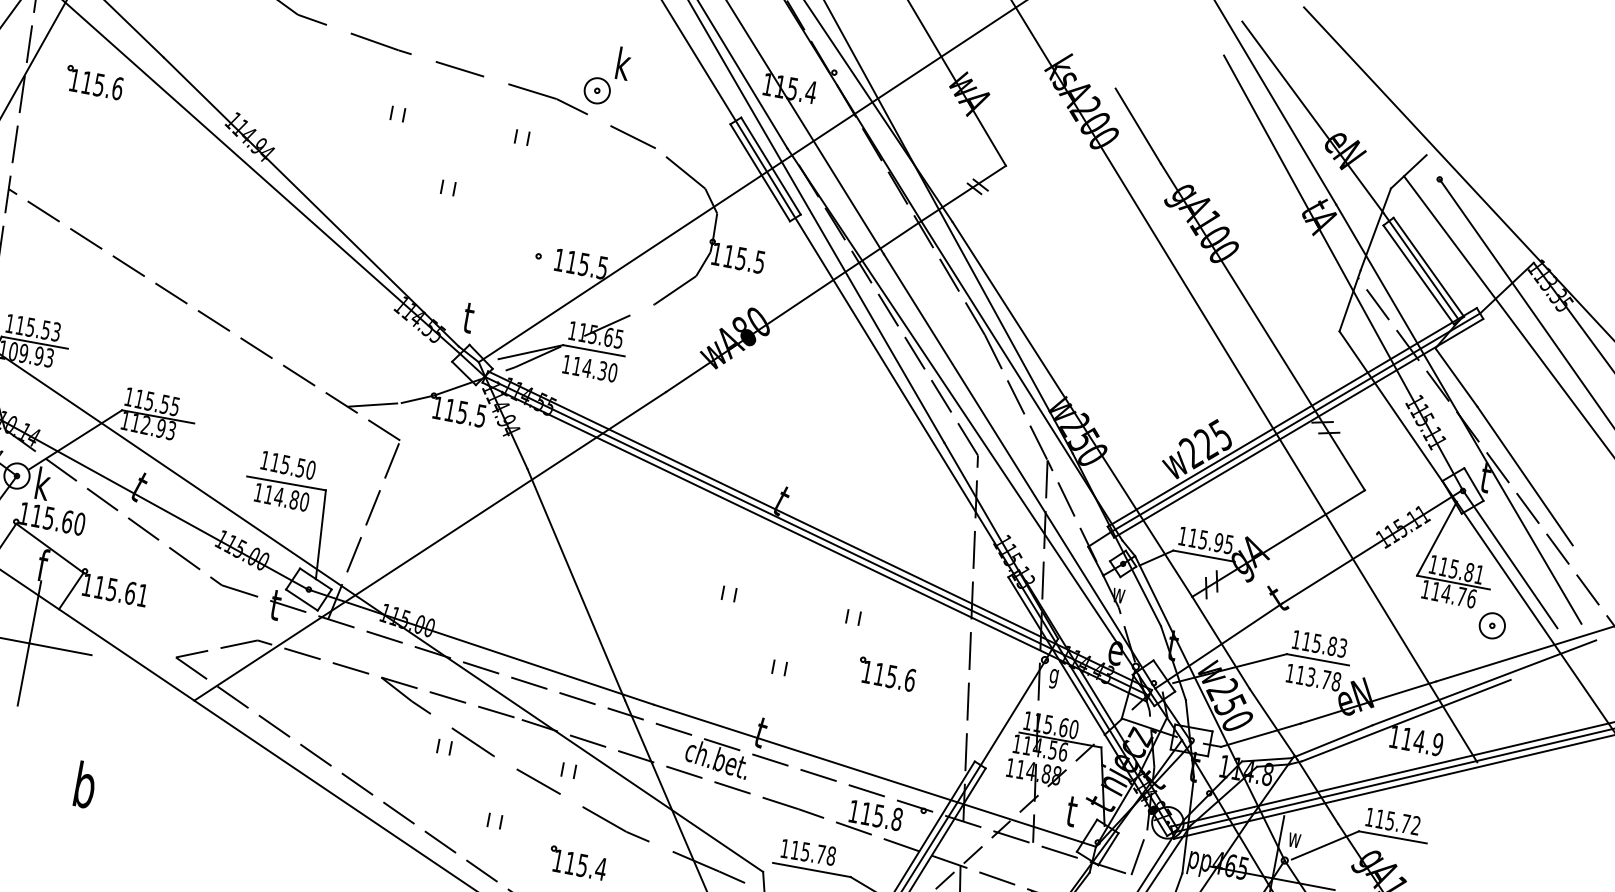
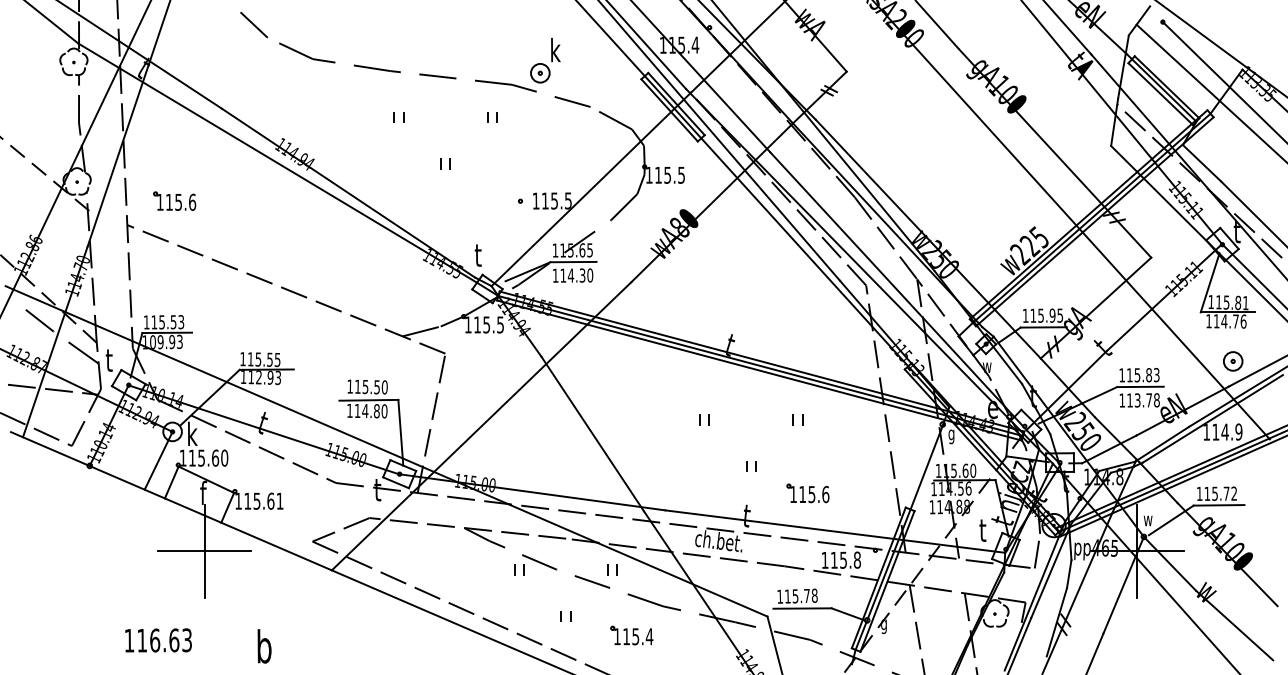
part: (94, 81) -> (174, 200), moved
part: (1492, 626) -> (1233, 361), moved
part: (886, 674) -> (807, 493), moved

